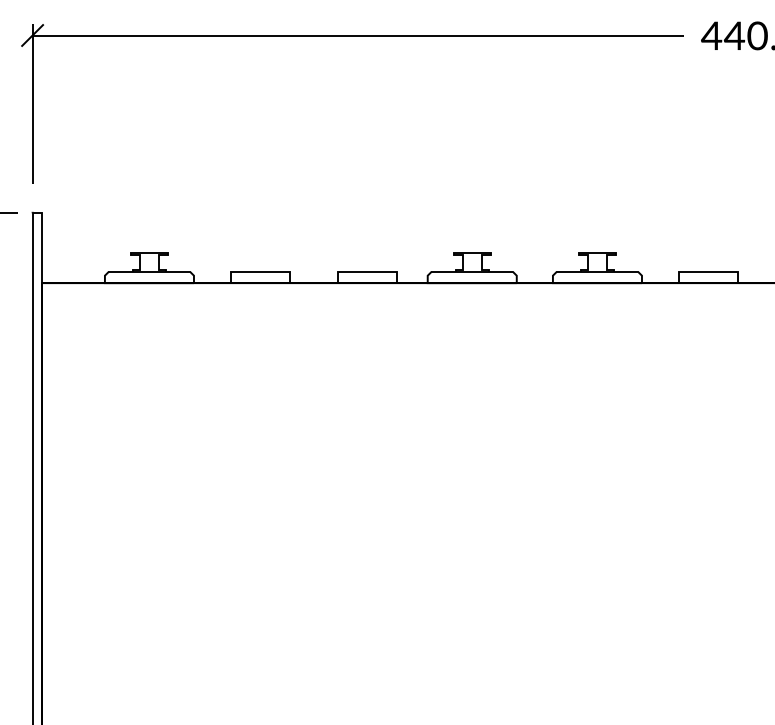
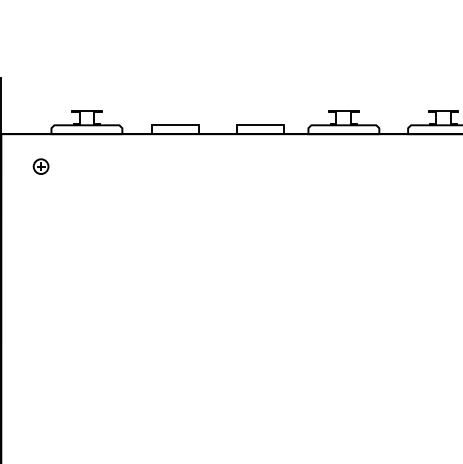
part: (91, 323) -> (40, 166), added

